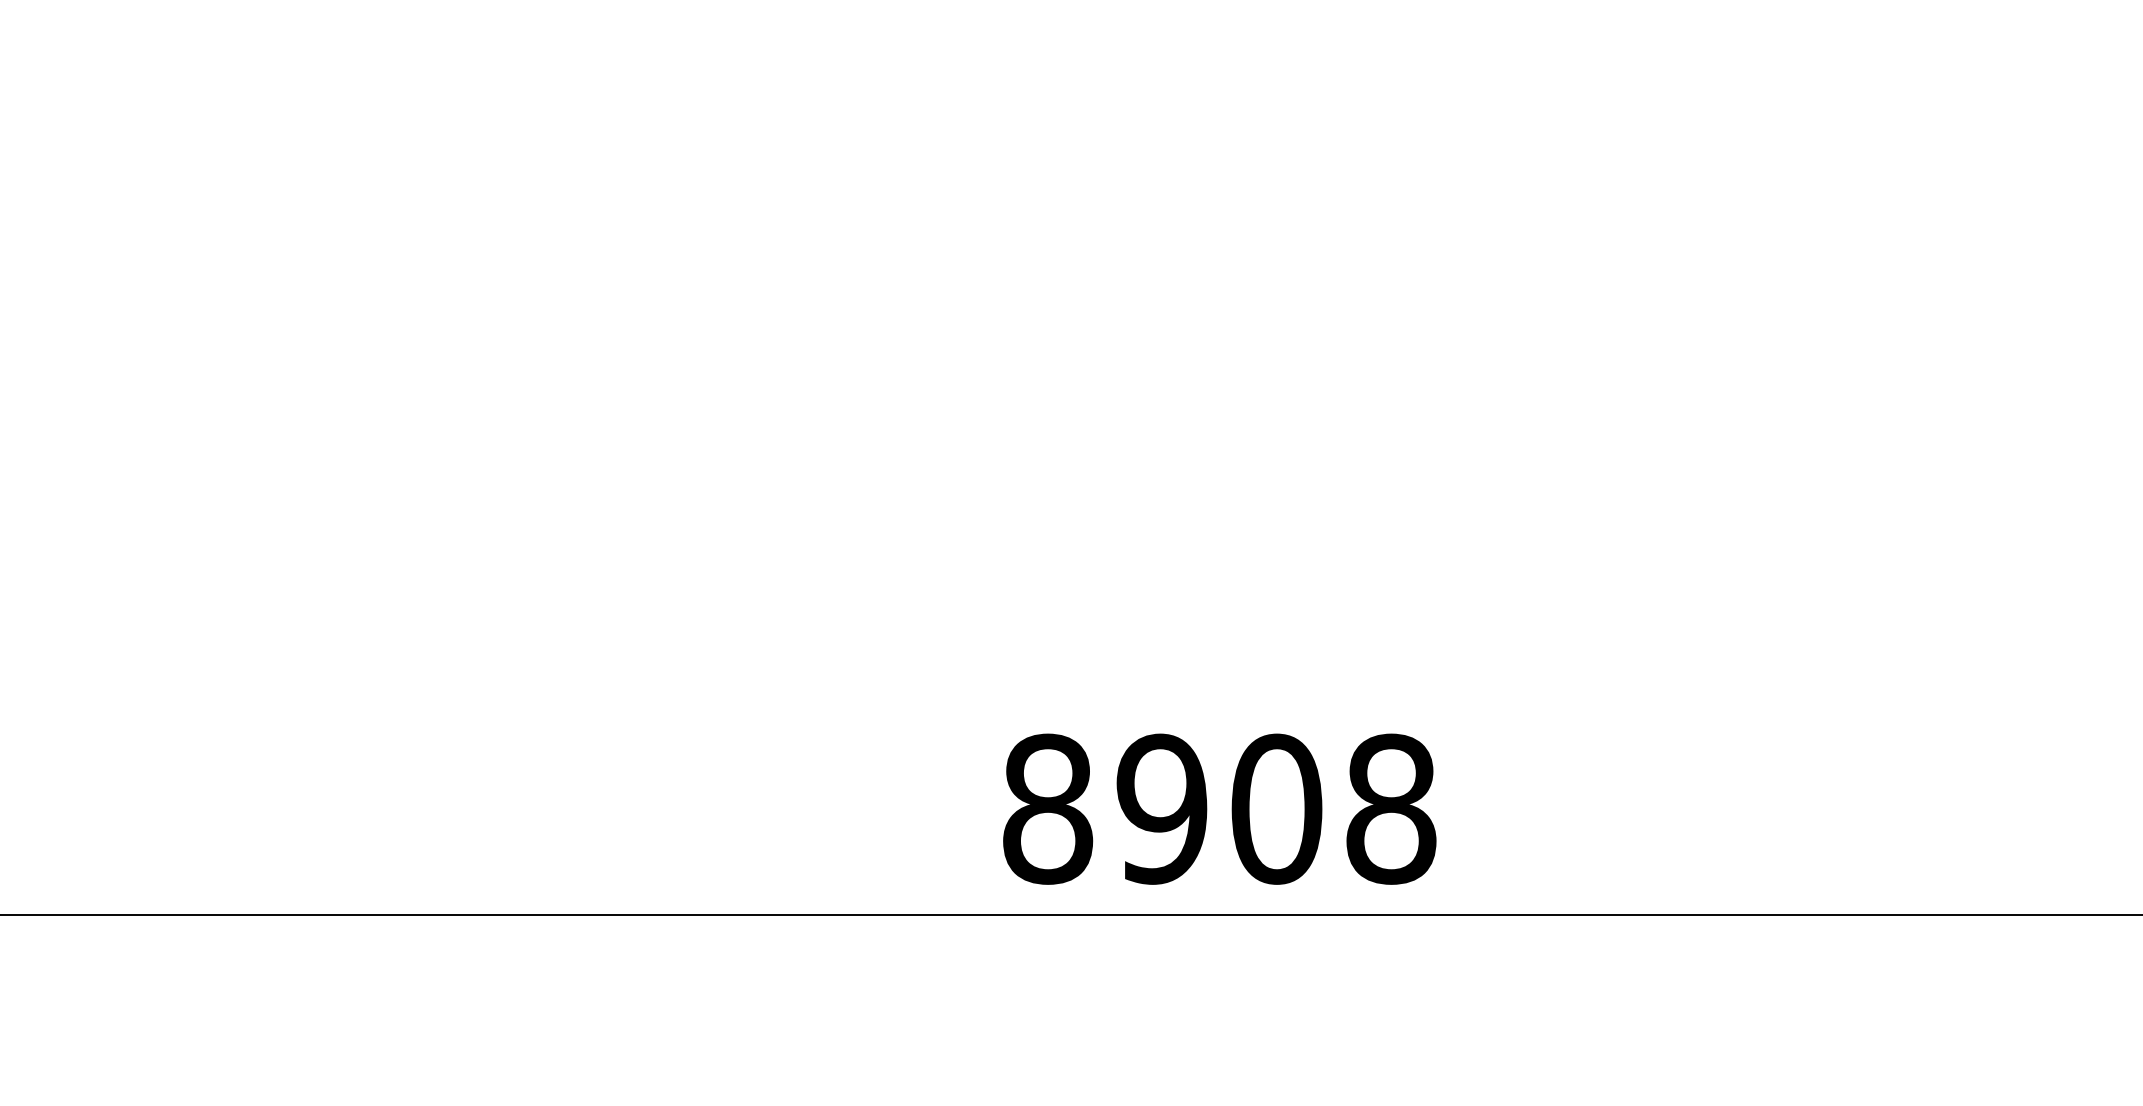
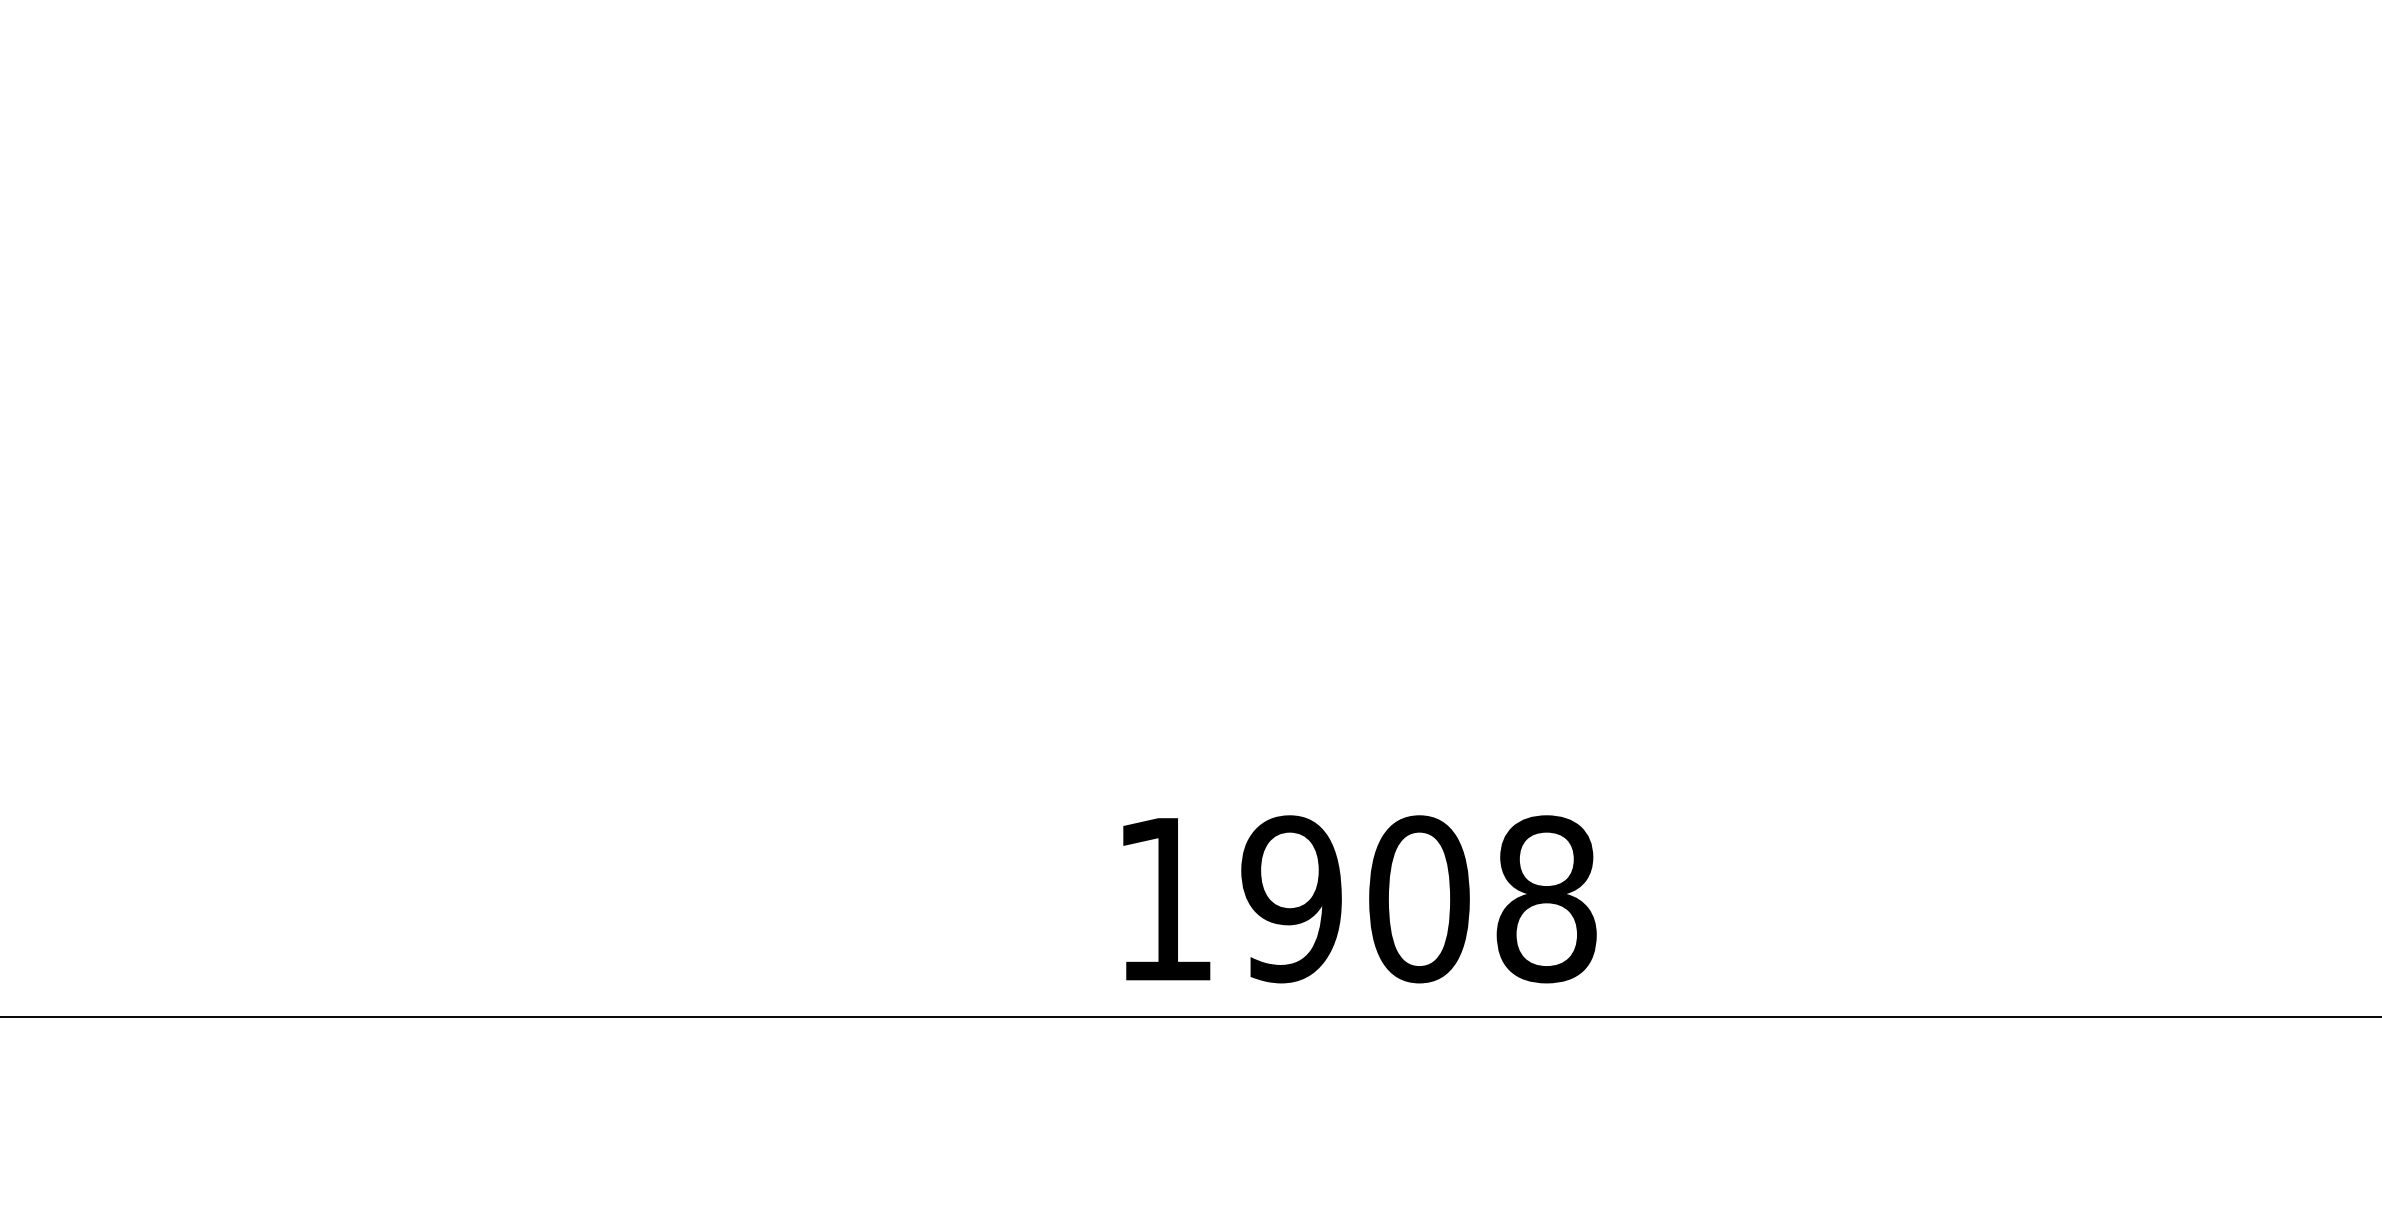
text: (1048, 808) -> (1165, 898), 8908 -> 1908

